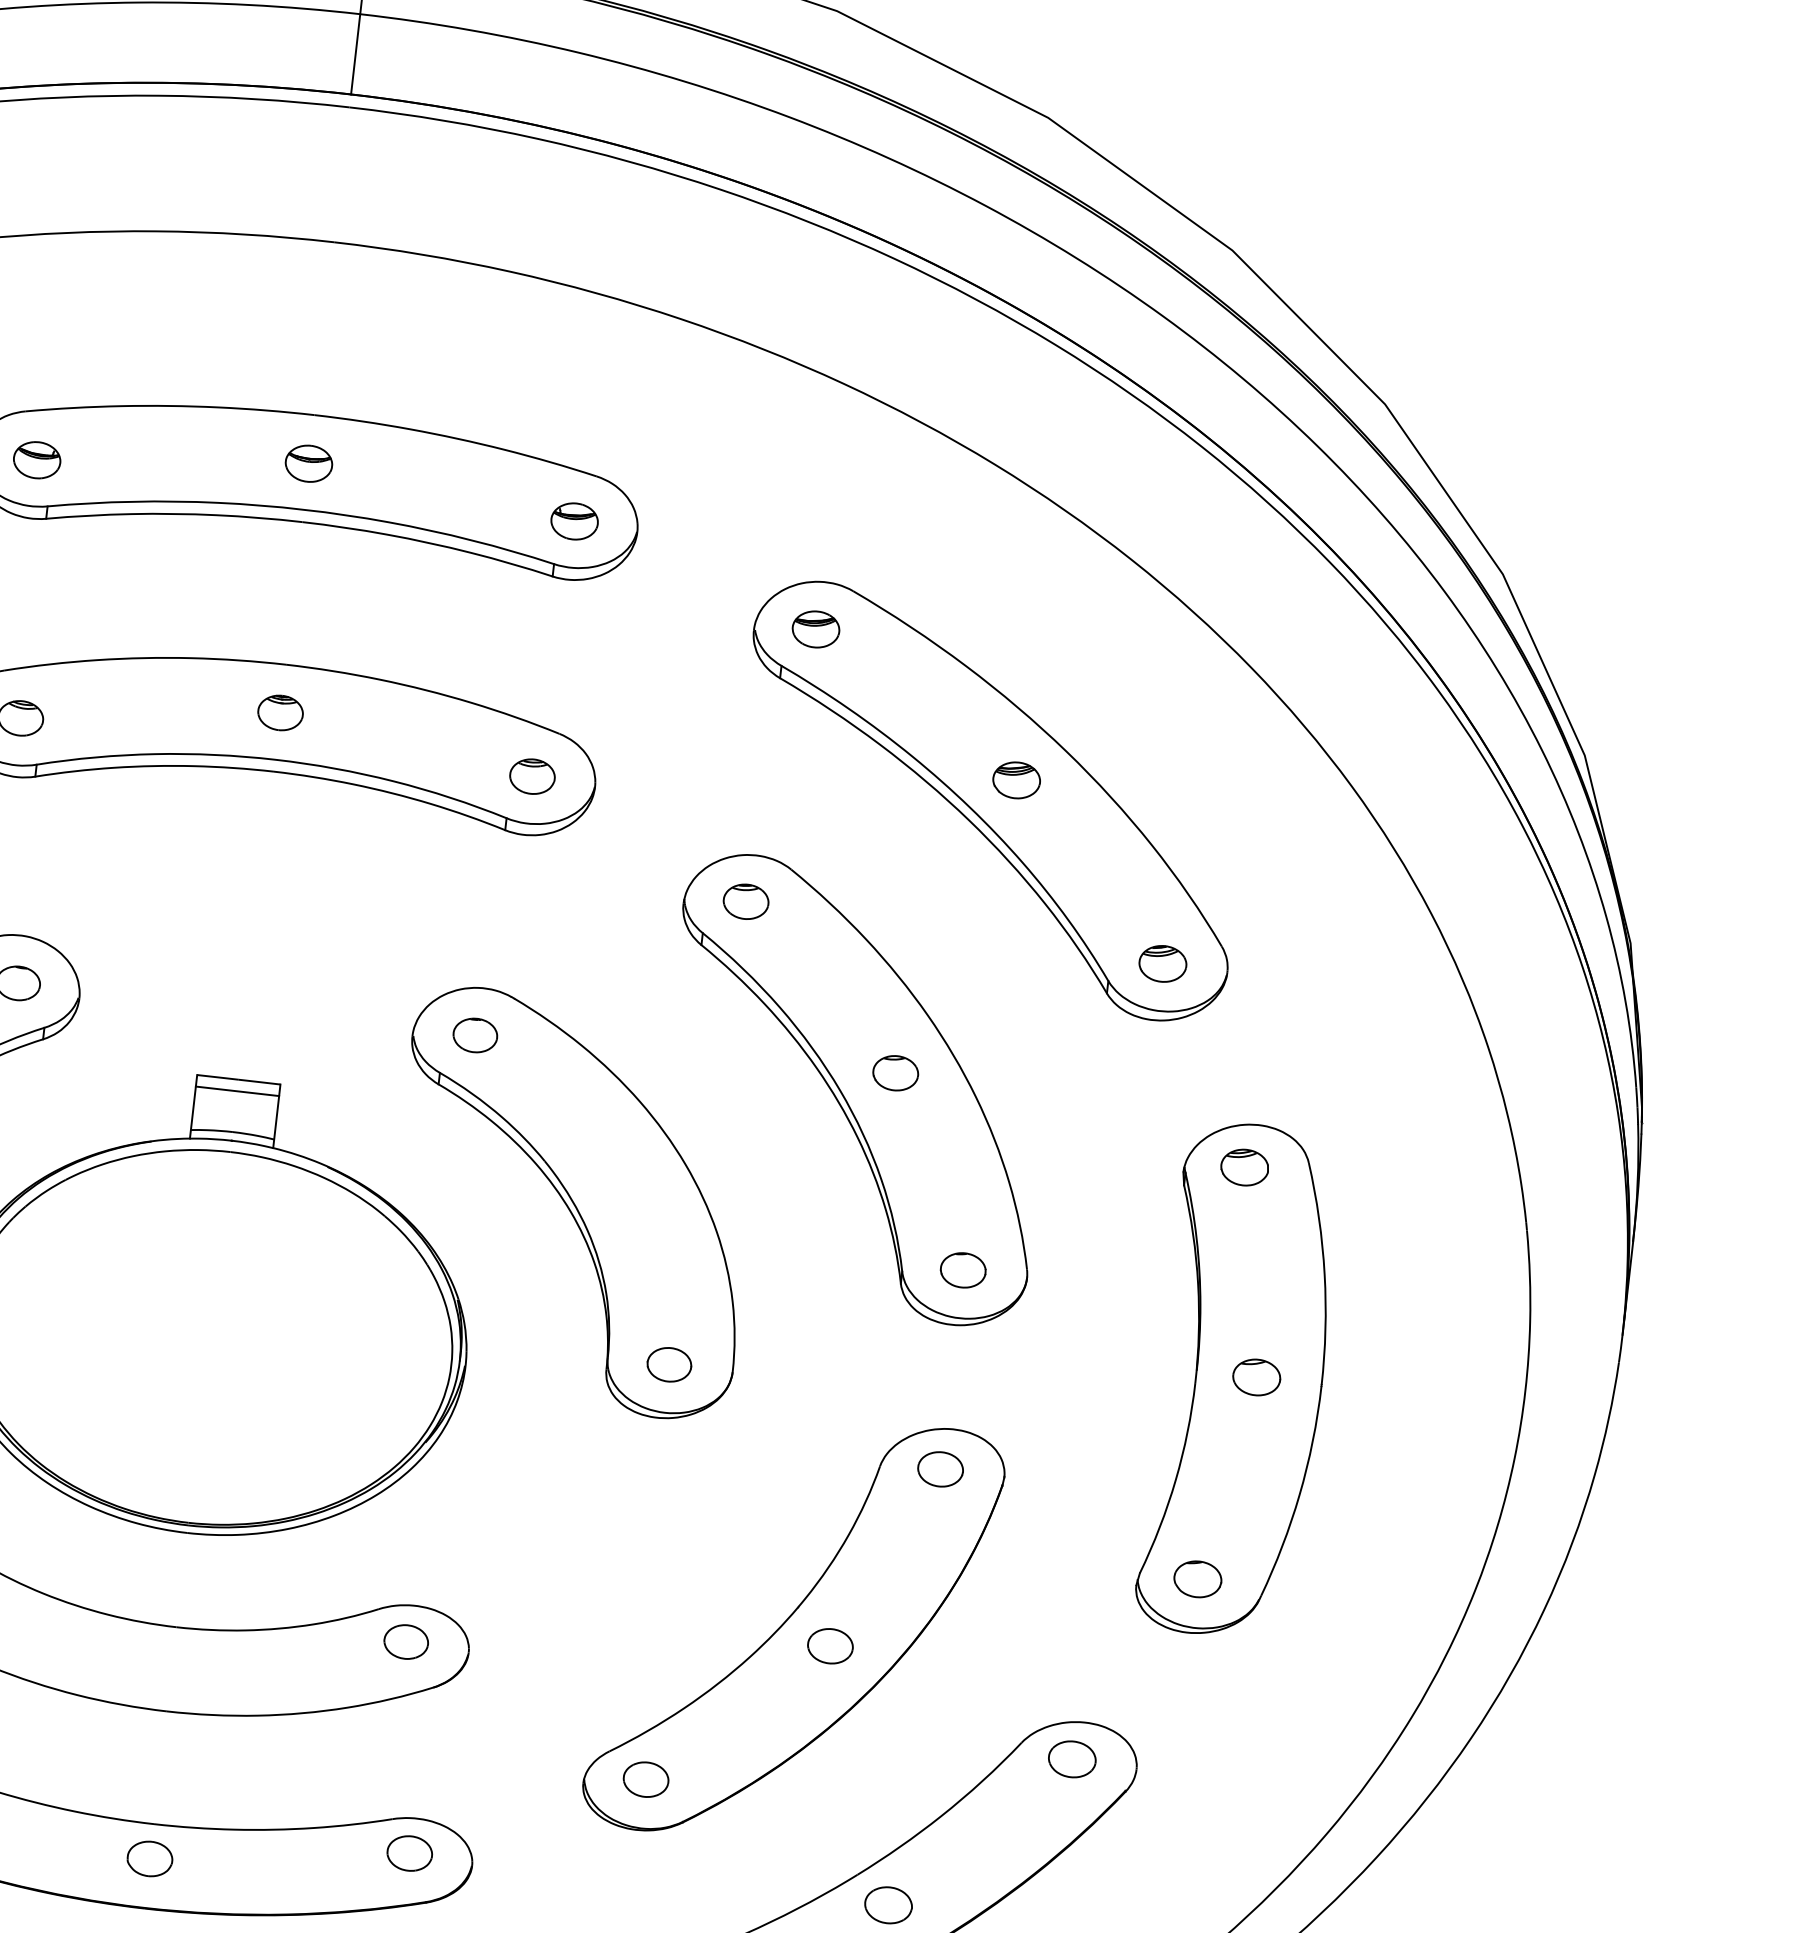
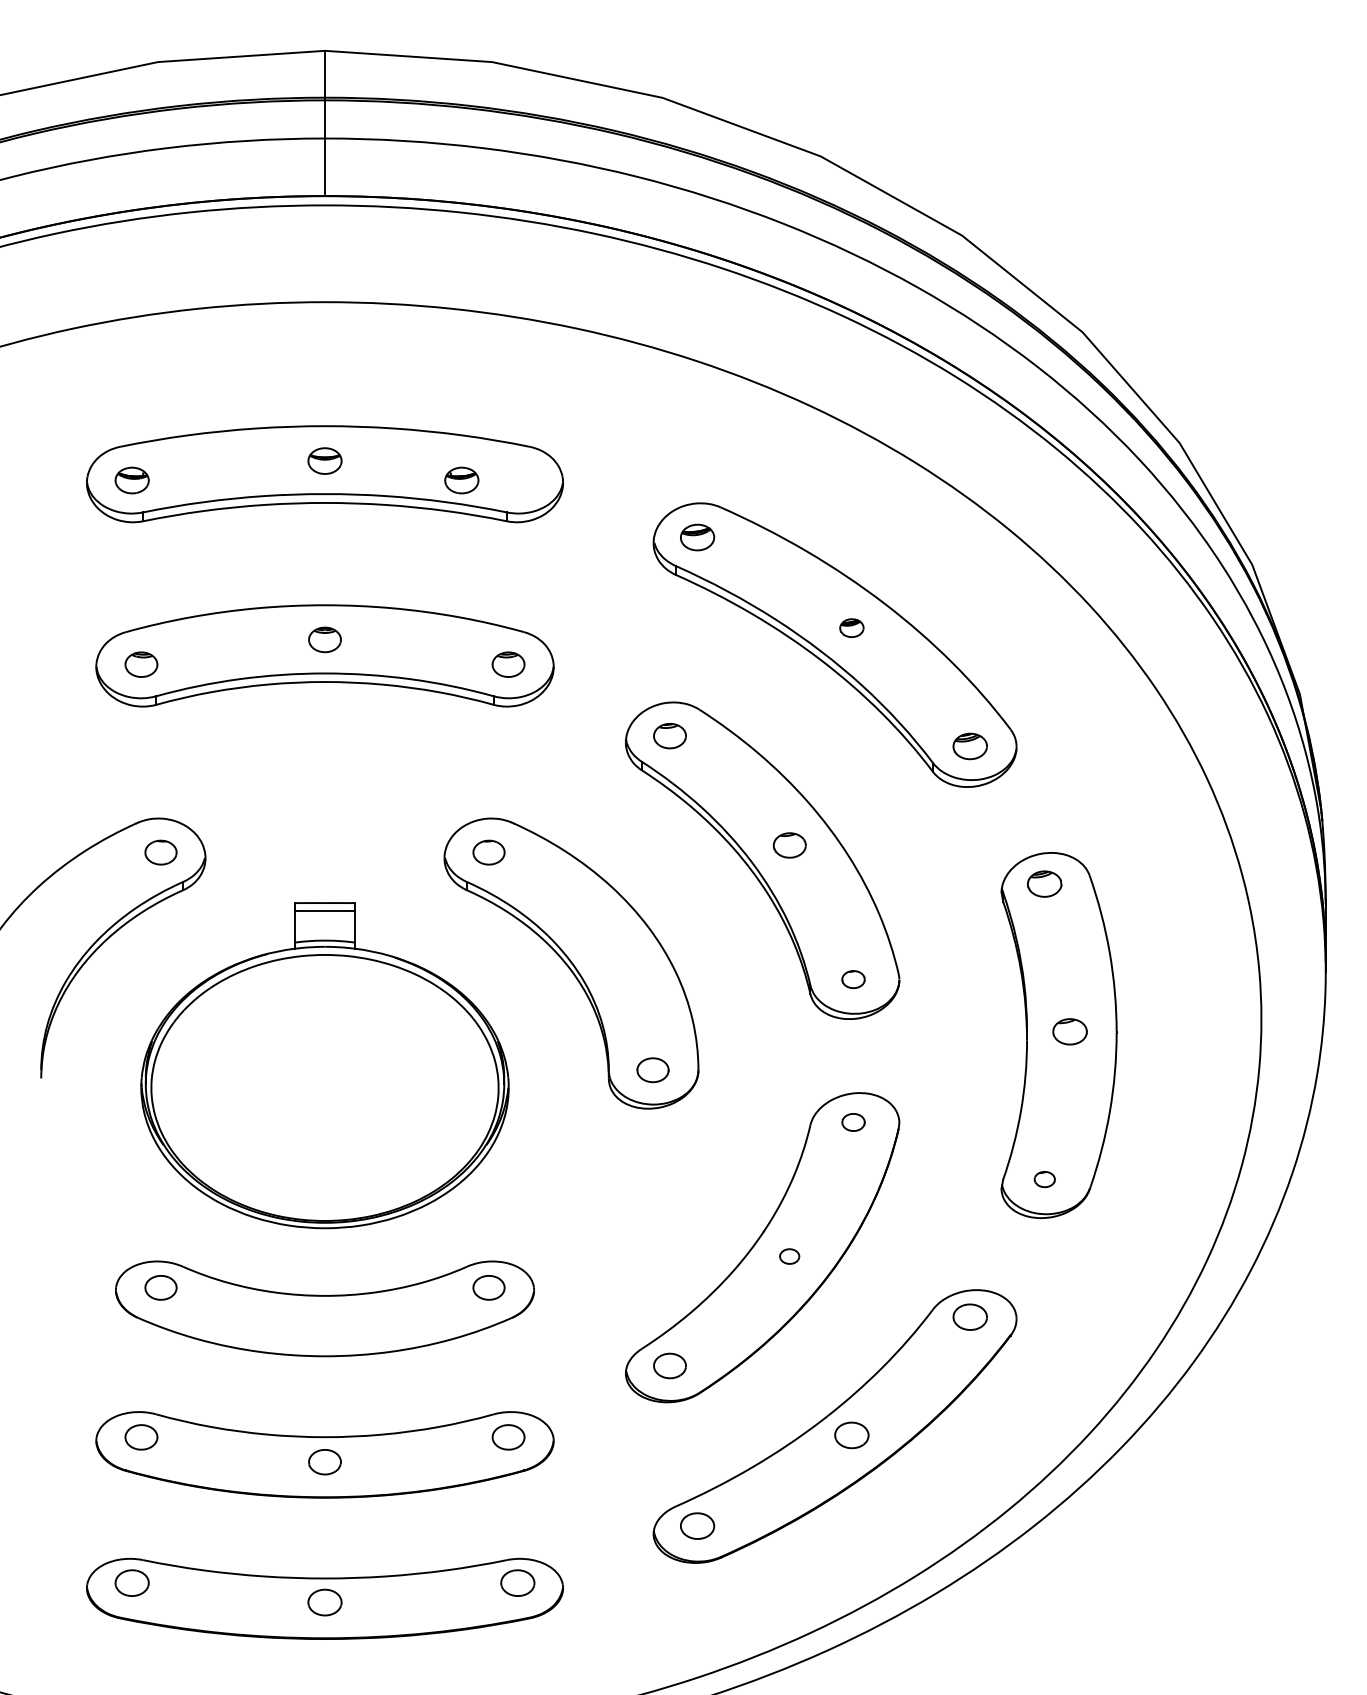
part: (574, 521) -> (461, 480), moved
part: (1016, 779) -> (851, 627), size x0.7
part: (963, 1270) -> (853, 979), size x0.7
part: (940, 1469) -> (853, 1122), size x0.7
part: (1197, 1579) -> (1044, 1179), size x0.6
part: (830, 1646) -> (789, 1256), size x0.6

